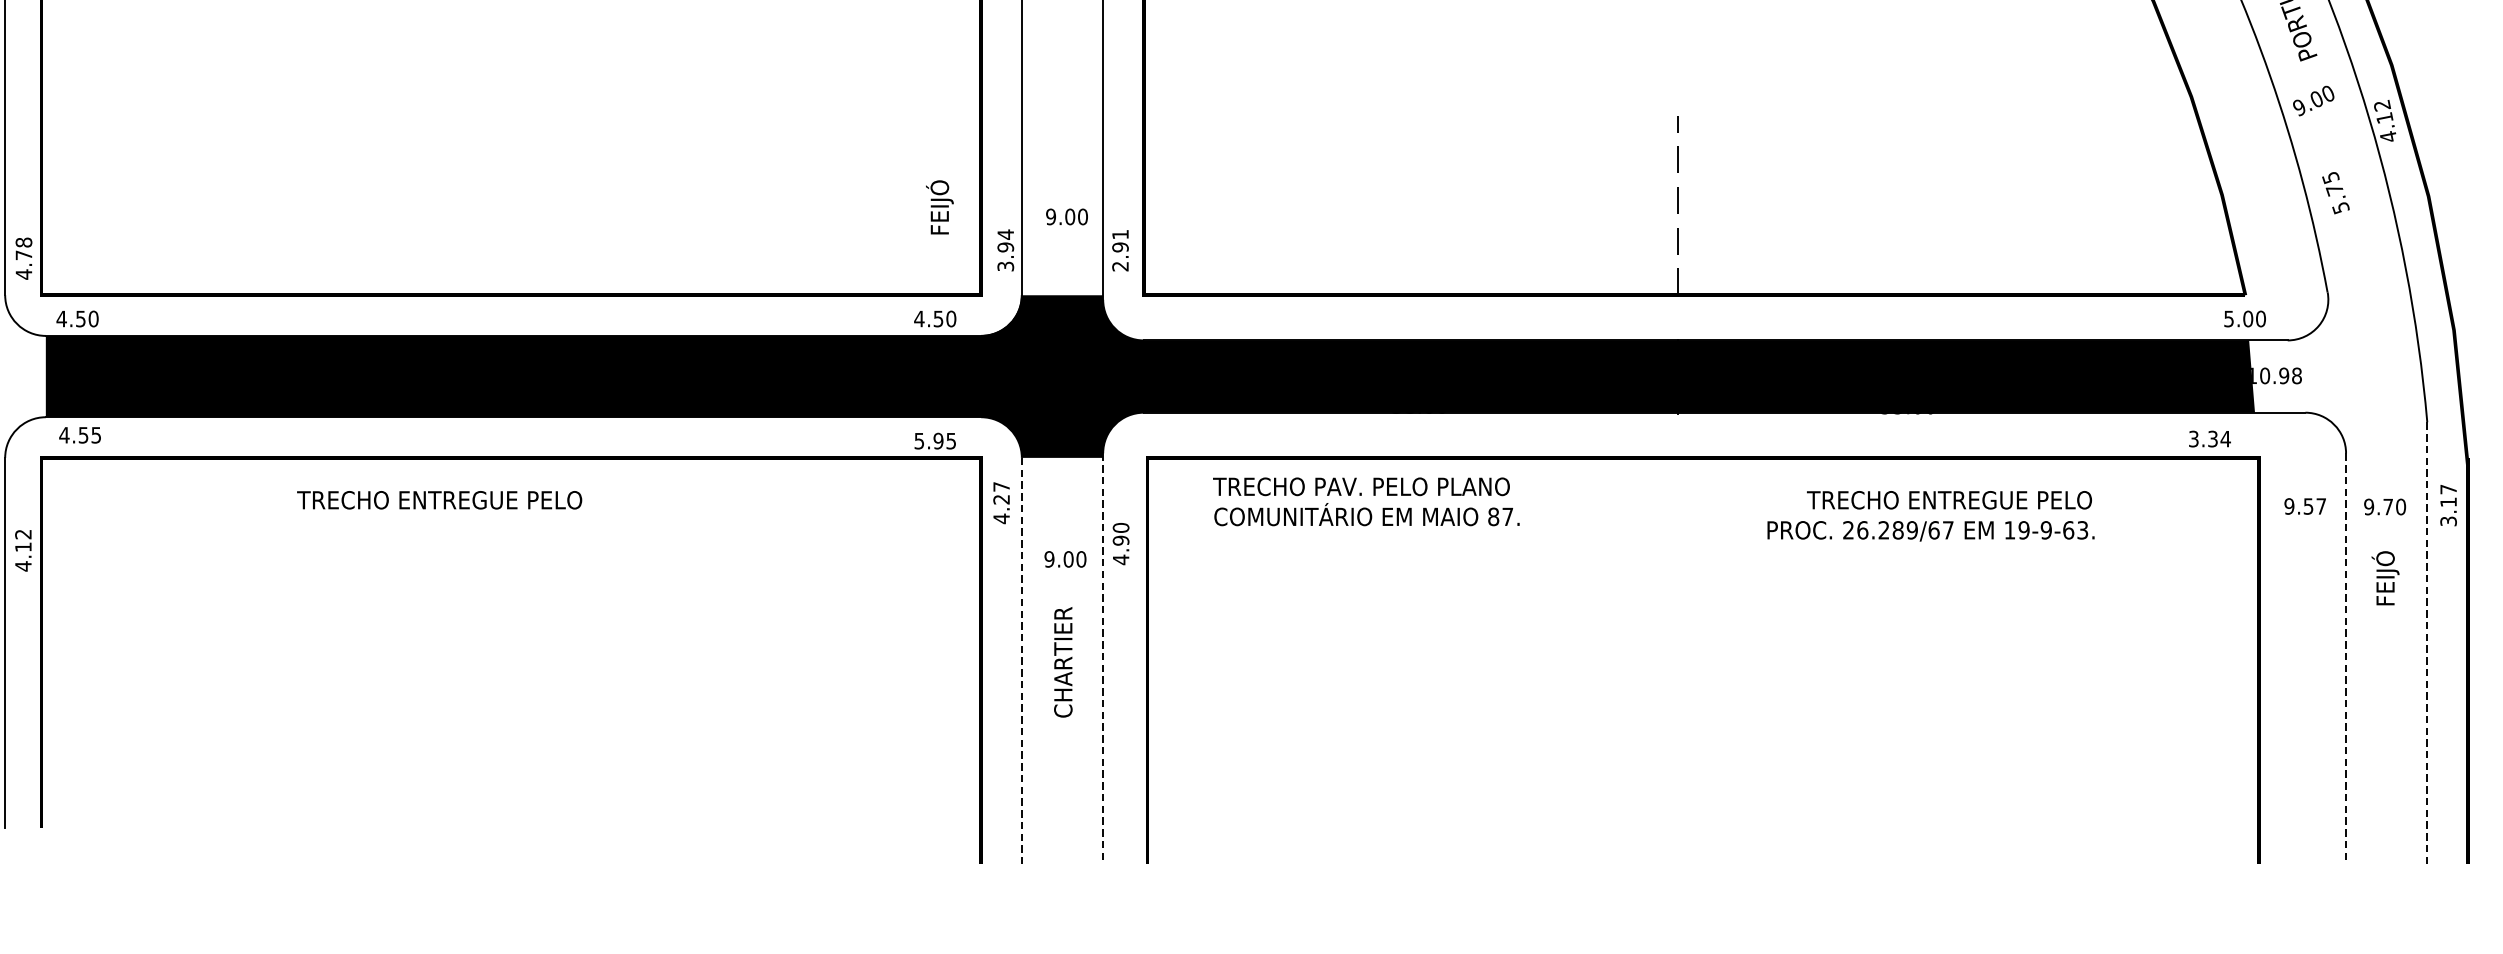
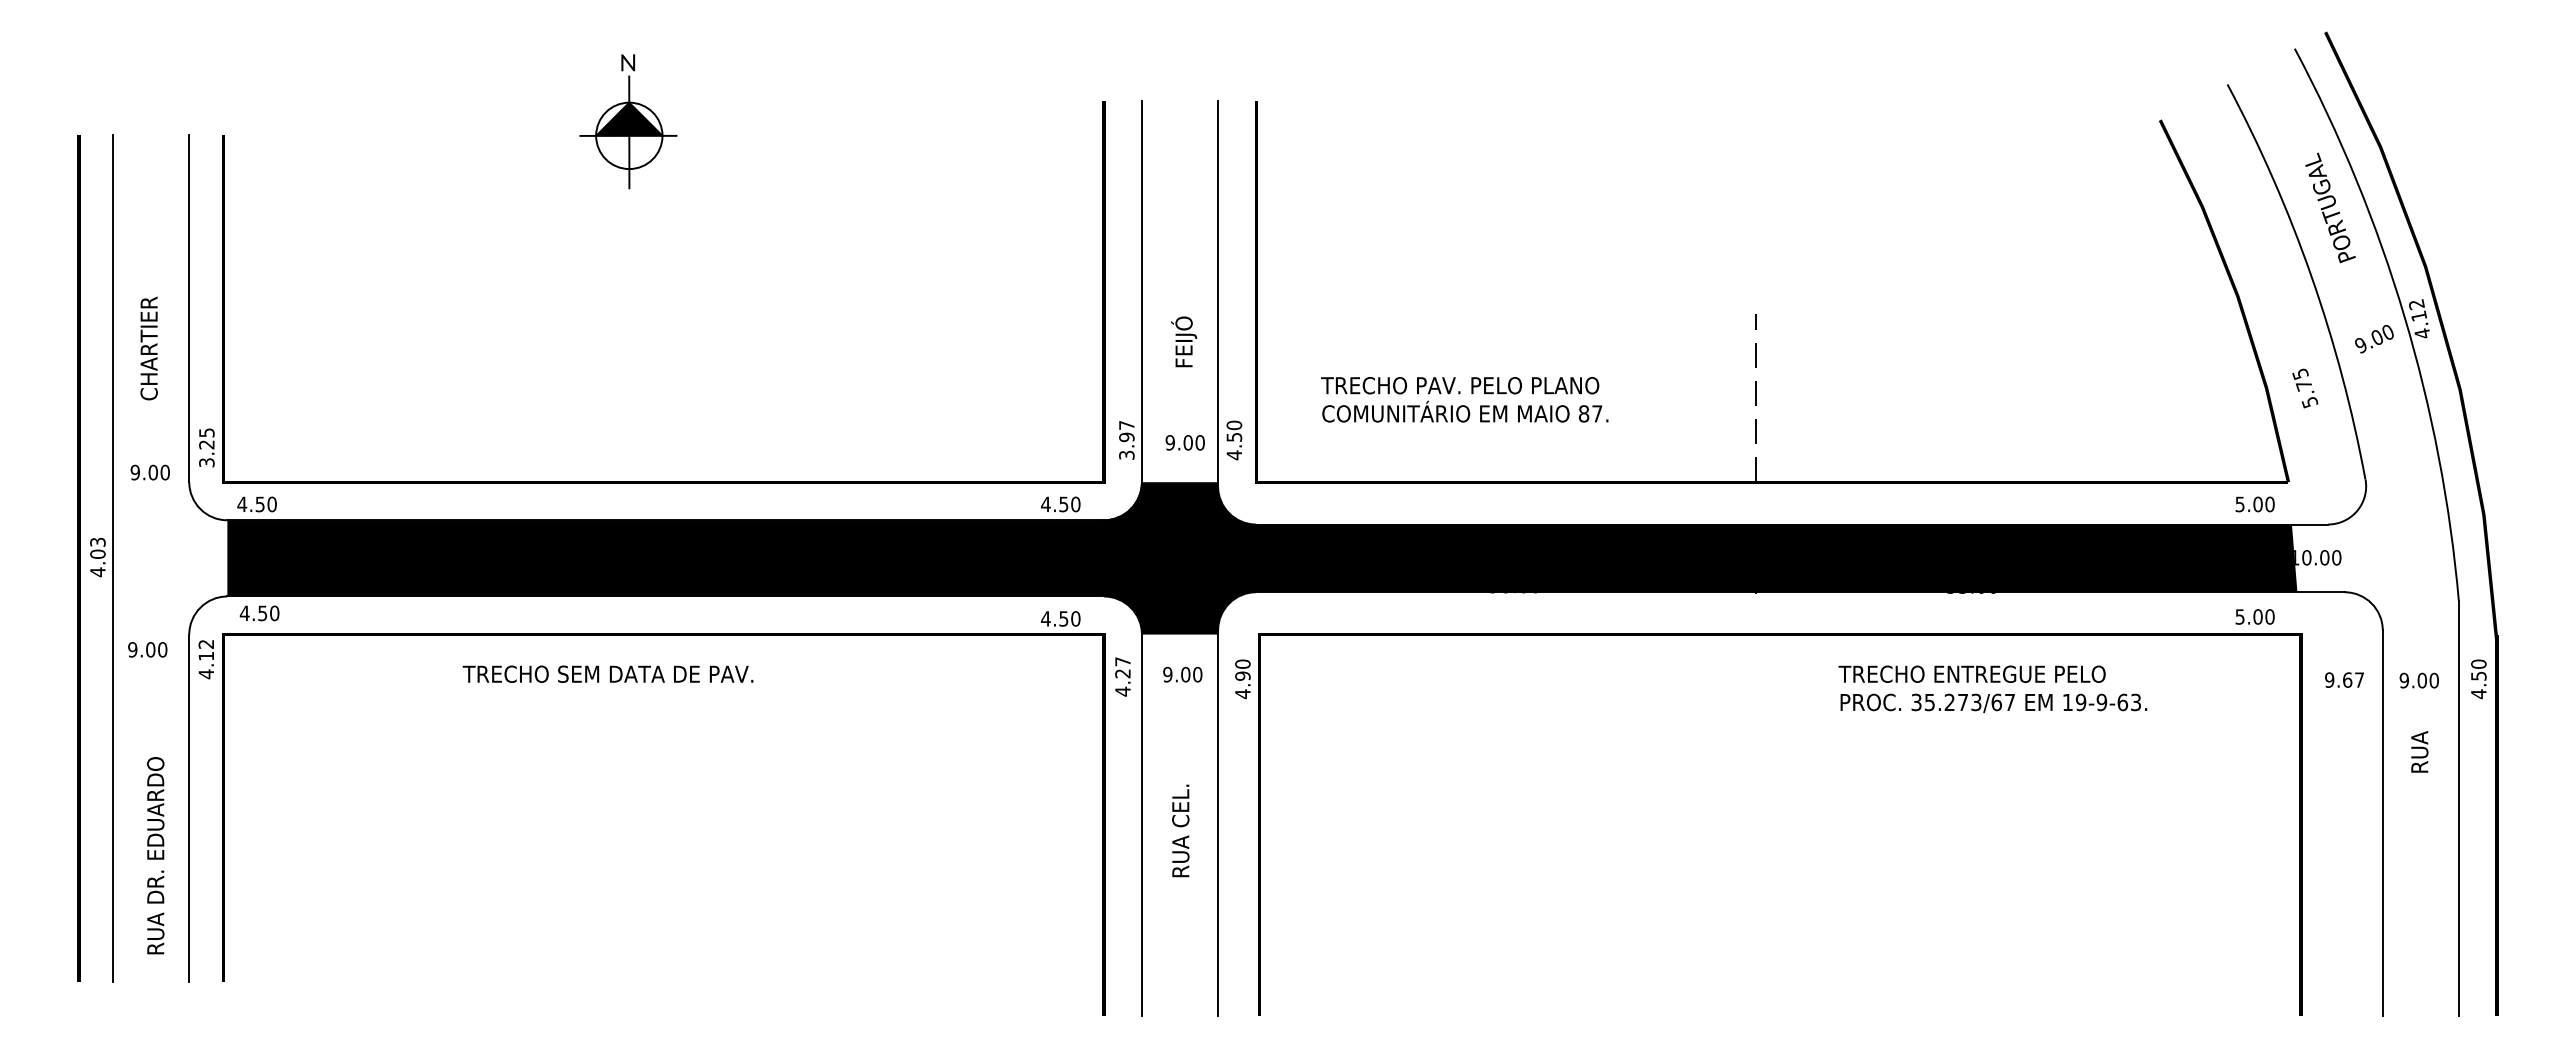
text: (2313, 101) -> (2374, 339), moved
text: (2336, 193) -> (2305, 388), moved
text: (940, 207) -> (1184, 341), moved
text: (1066, 216) -> (1184, 442), moved
text: (1005, 234) -> (1126, 425), 3.94 -> 3.97
text: (1120, 250) -> (1234, 440), 2.91 -> 4.50
text: (23, 258) -> (206, 447), 4.78 -> 3.25
text: (2244, 319) -> (2254, 504), moved
text: (2290, 375) -> (2330, 557), 10.98 -> 10.00
text: (96, 435) -> (274, 613), 4.55 -> 4.50
text: (2210, 438) -> (2255, 616), 3.34 -> 5.00
text: (934, 440) -> (1060, 618), 5.95 -> 4.50
text: (502, 499) -> (655, 673), TRECHO ENTREGUE PELO -> TRECHO SEM DATA DE PAV.
text: (1948, 499) -> (1971, 673), moved
text: (1366, 501) -> (1464, 399), moved
text: (2308, 505) -> (2347, 679), 9.57 -> 9.67
text: (2448, 505) -> (2478, 679), 3.17 -> 4.50
text: (2387, 506) -> (2421, 680), 9.70 -> 9.00
text: (1880, 530) -> (1946, 702), 26.289/67 -> 35.273/67
text: (1120, 544) -> (1242, 679), moved
text: (22, 550) -> (205, 659), moved
text: (1065, 559) -> (1182, 674), moved
text: (2385, 577) -> (2419, 746), FEIJÓ -> RUA
line: (2426, 643) -> (2458, 808), dashed -> solid
line: (1103, 658) -> (1218, 822), dashed -> solid
line: (2345, 658) -> (2382, 822), dashed -> solid
line: (1021, 661) -> (1141, 825), dashed -> solid
text: (1063, 661) -> (1180, 825), CHARTIER -> RUA CEL.

